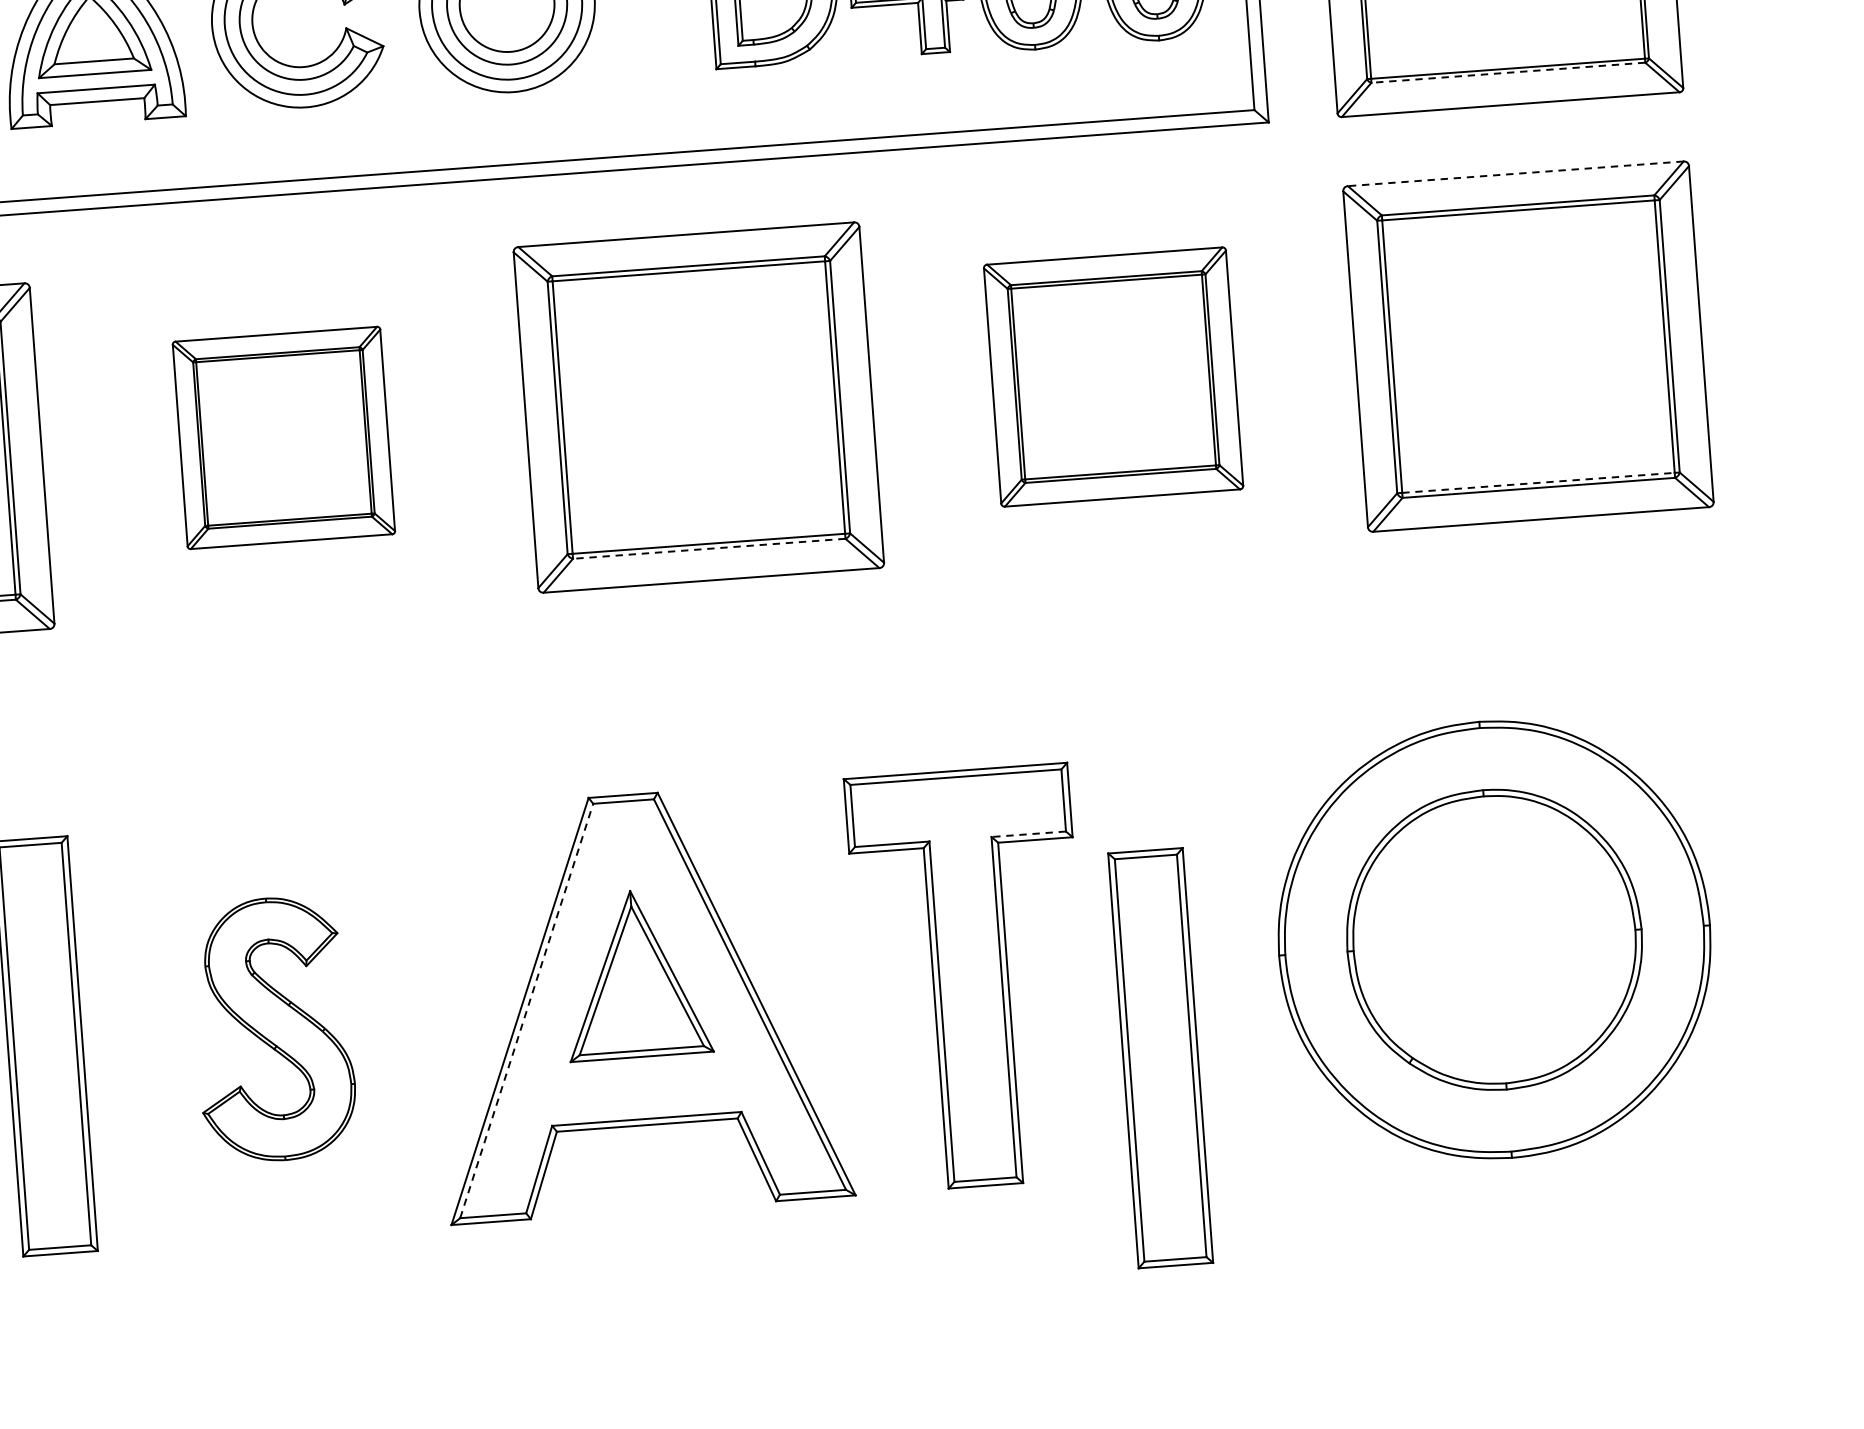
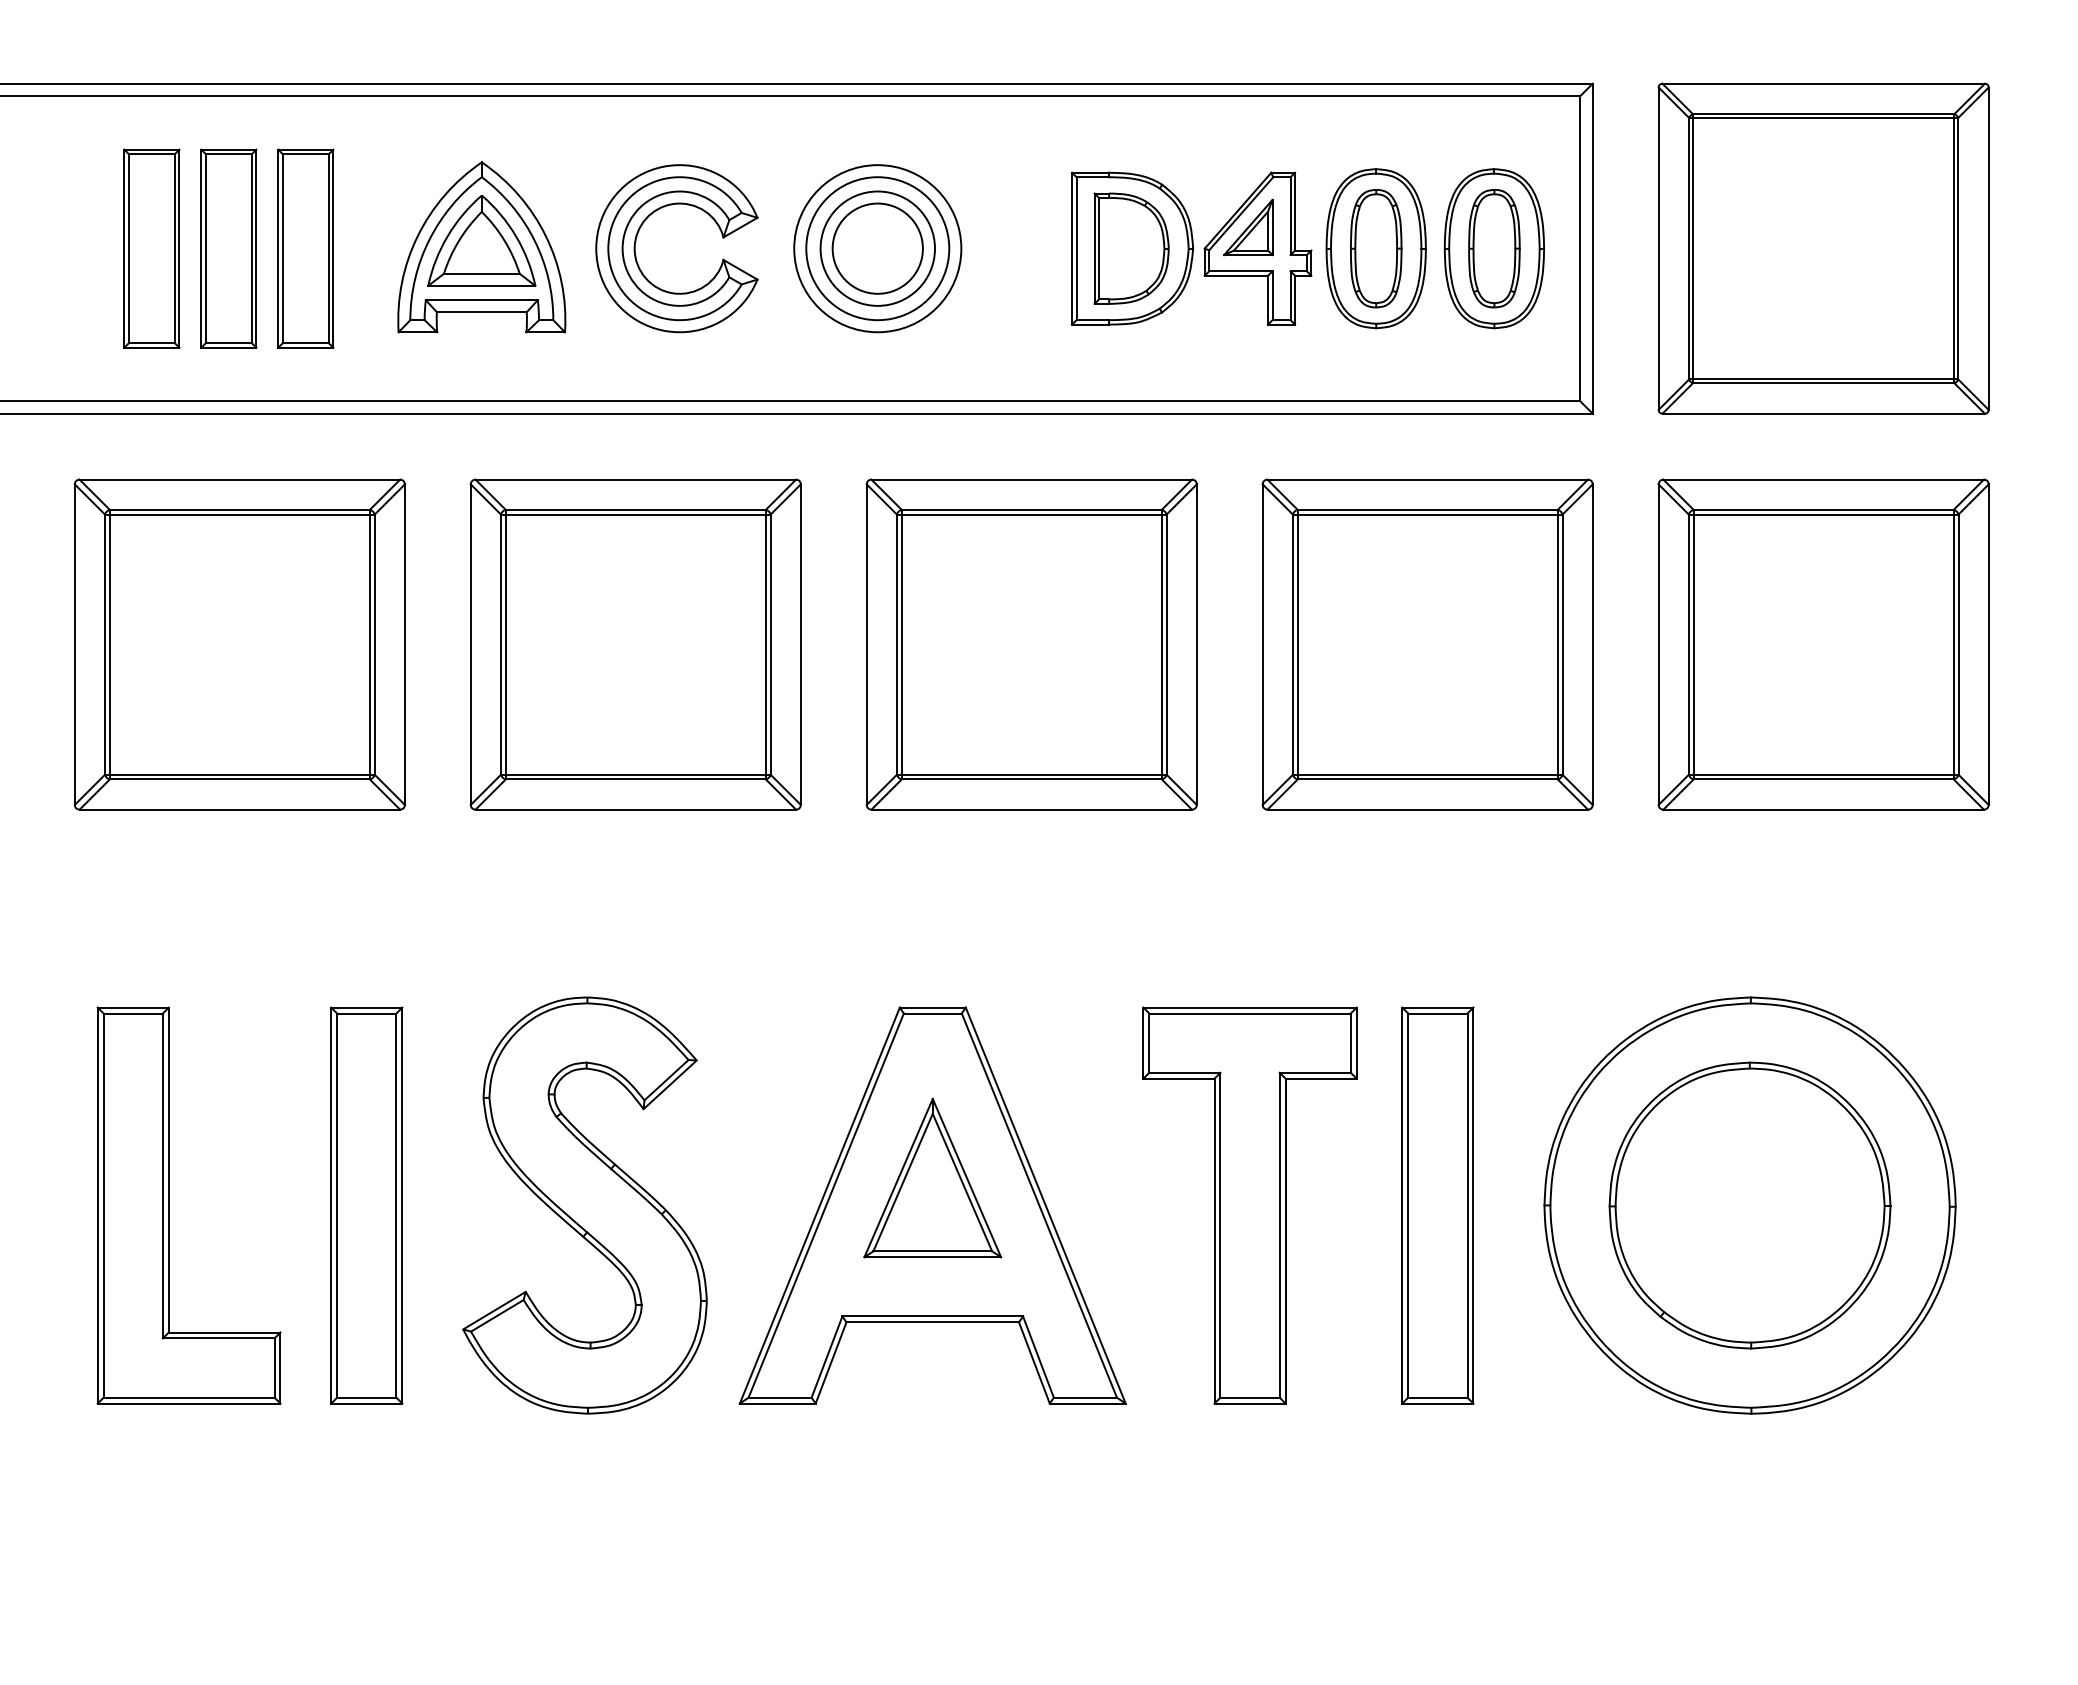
line: (1508, 73) -> (1823, 383), dashed -> solid
line: (1515, 173) -> (1823, 479), dashed -> solid
part: (1113, 376) -> (1427, 644), size x1.43
part: (283, 437) -> (635, 644), size x1.67
line: (1539, 482) -> (1824, 774), dashed -> solid
line: (708, 548) -> (1031, 779), dashed -> solid
line: (1029, 833) -> (1315, 1072), dashed -> solid
line: (526, 1010) -> (826, 1205), dashed -> solid
part: (273, 1029) -> (584, 1205), size x1.67
part: (1160, 1058) -> (1437, 1205), moved

